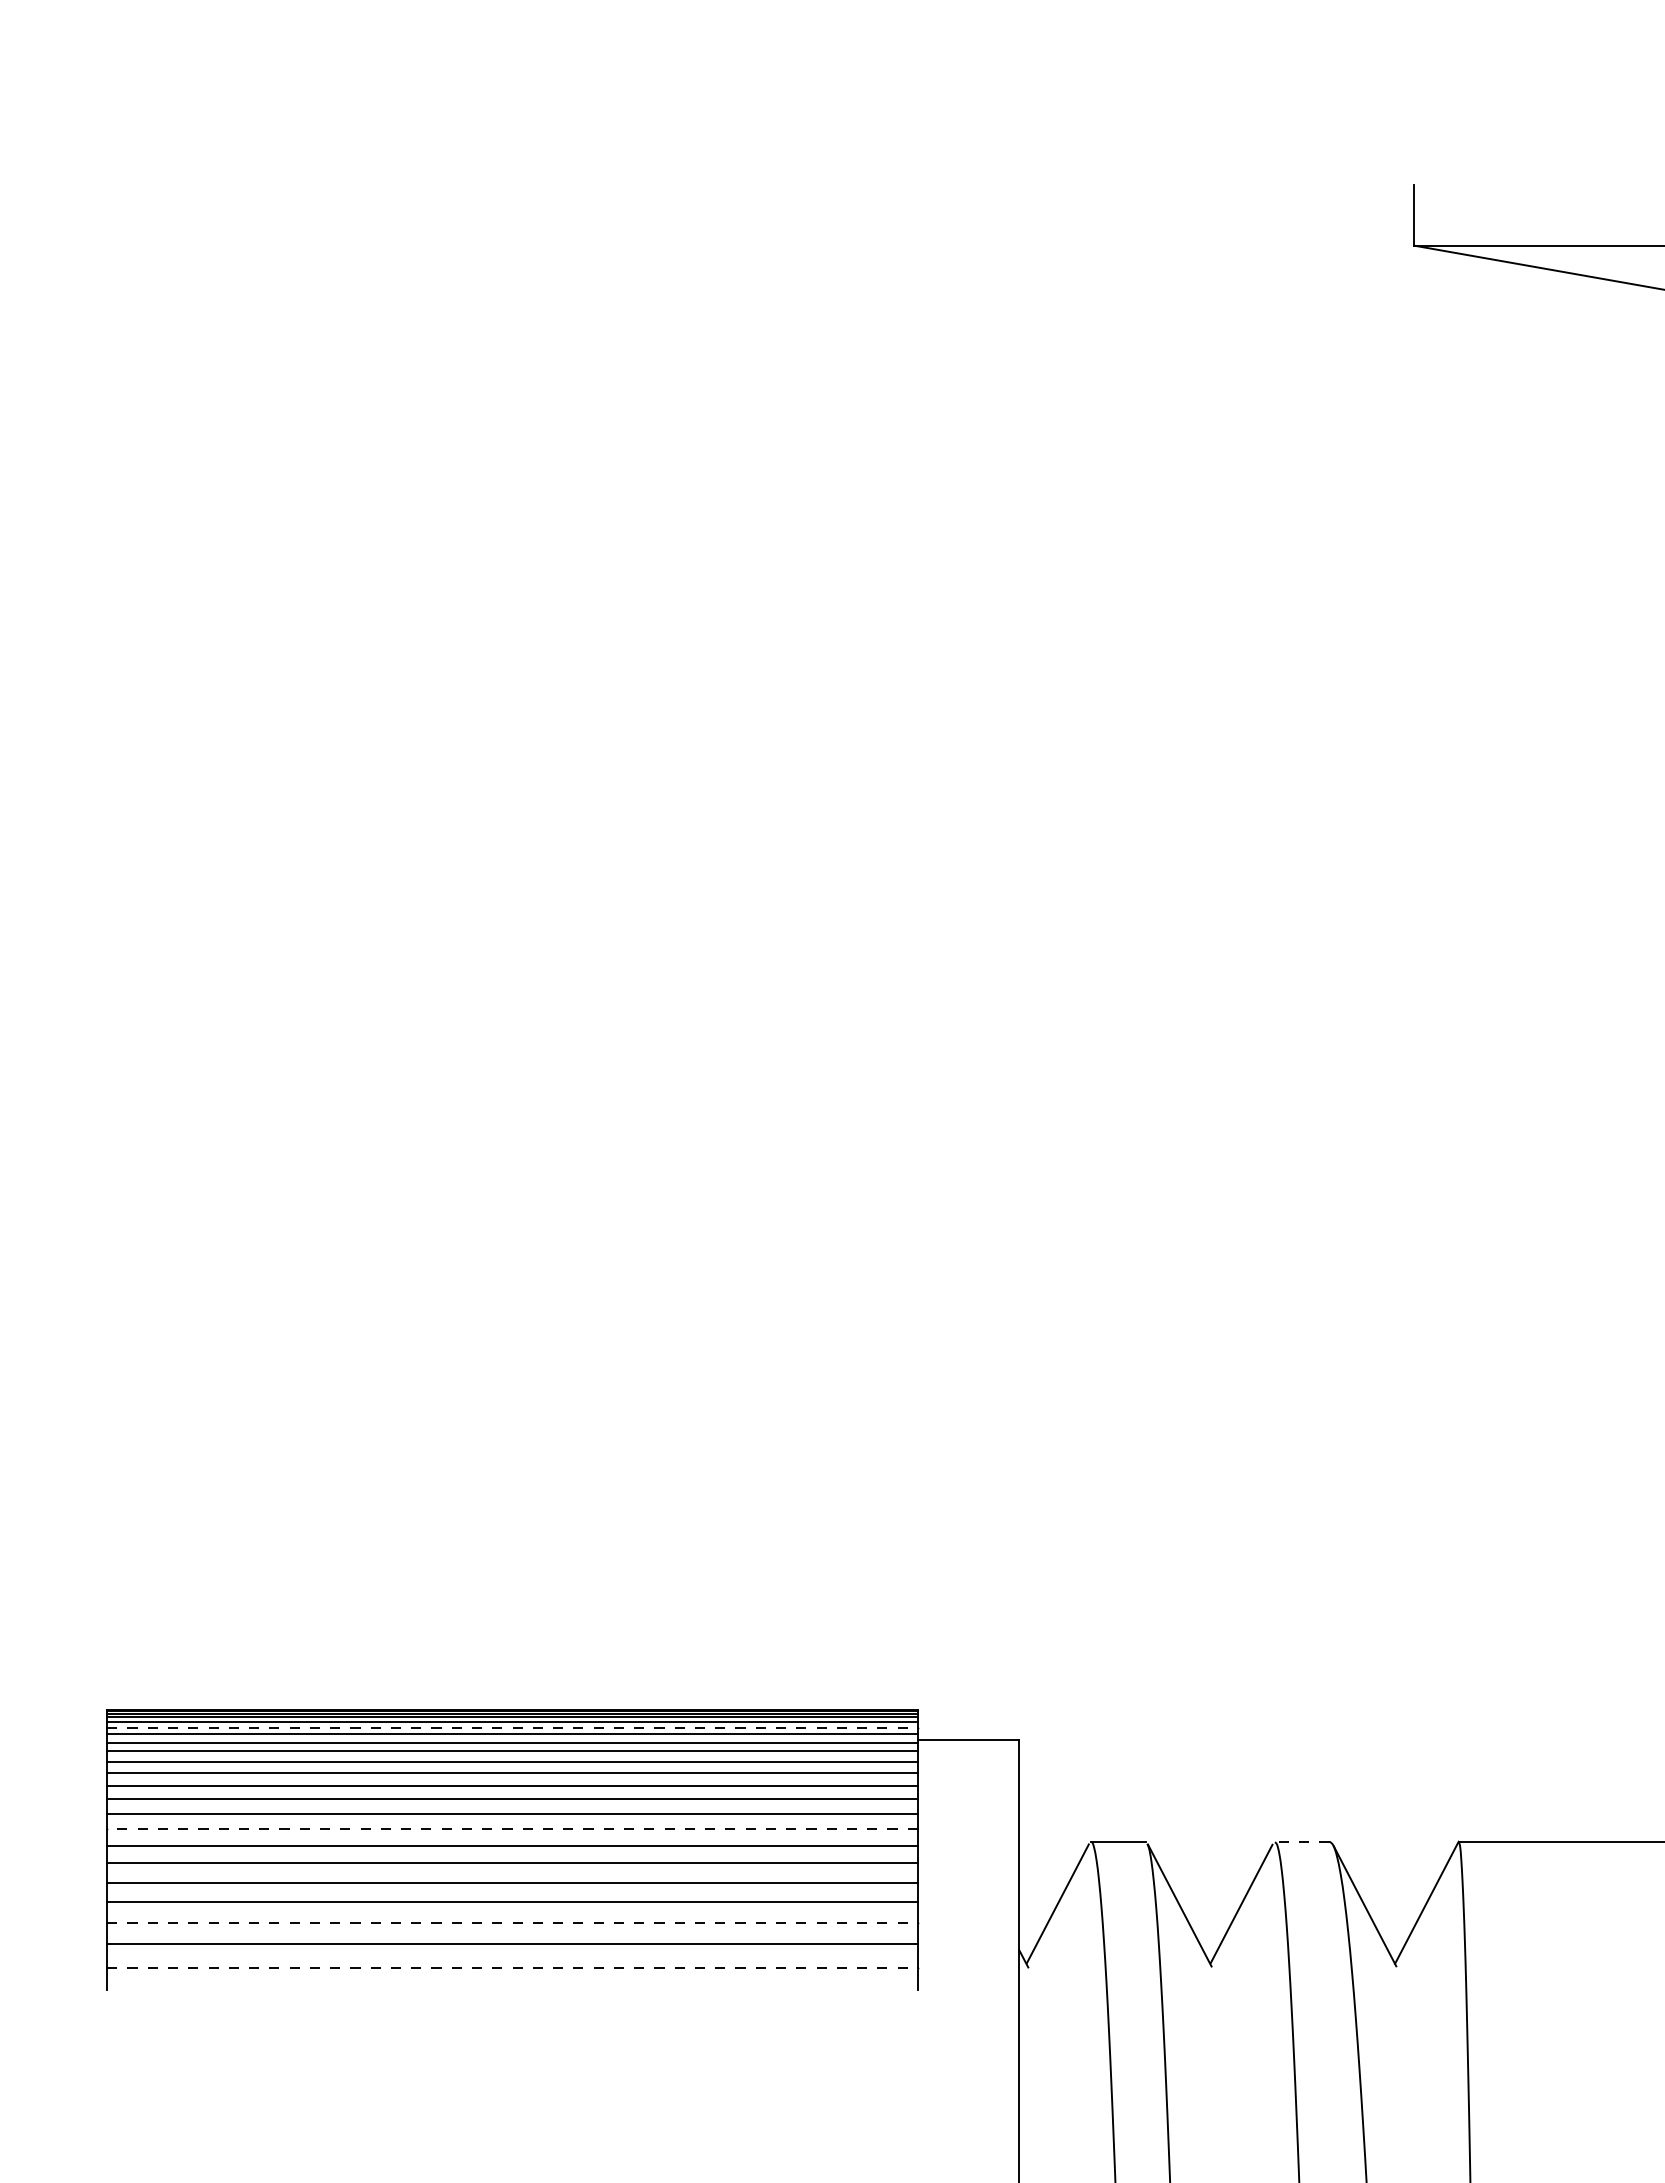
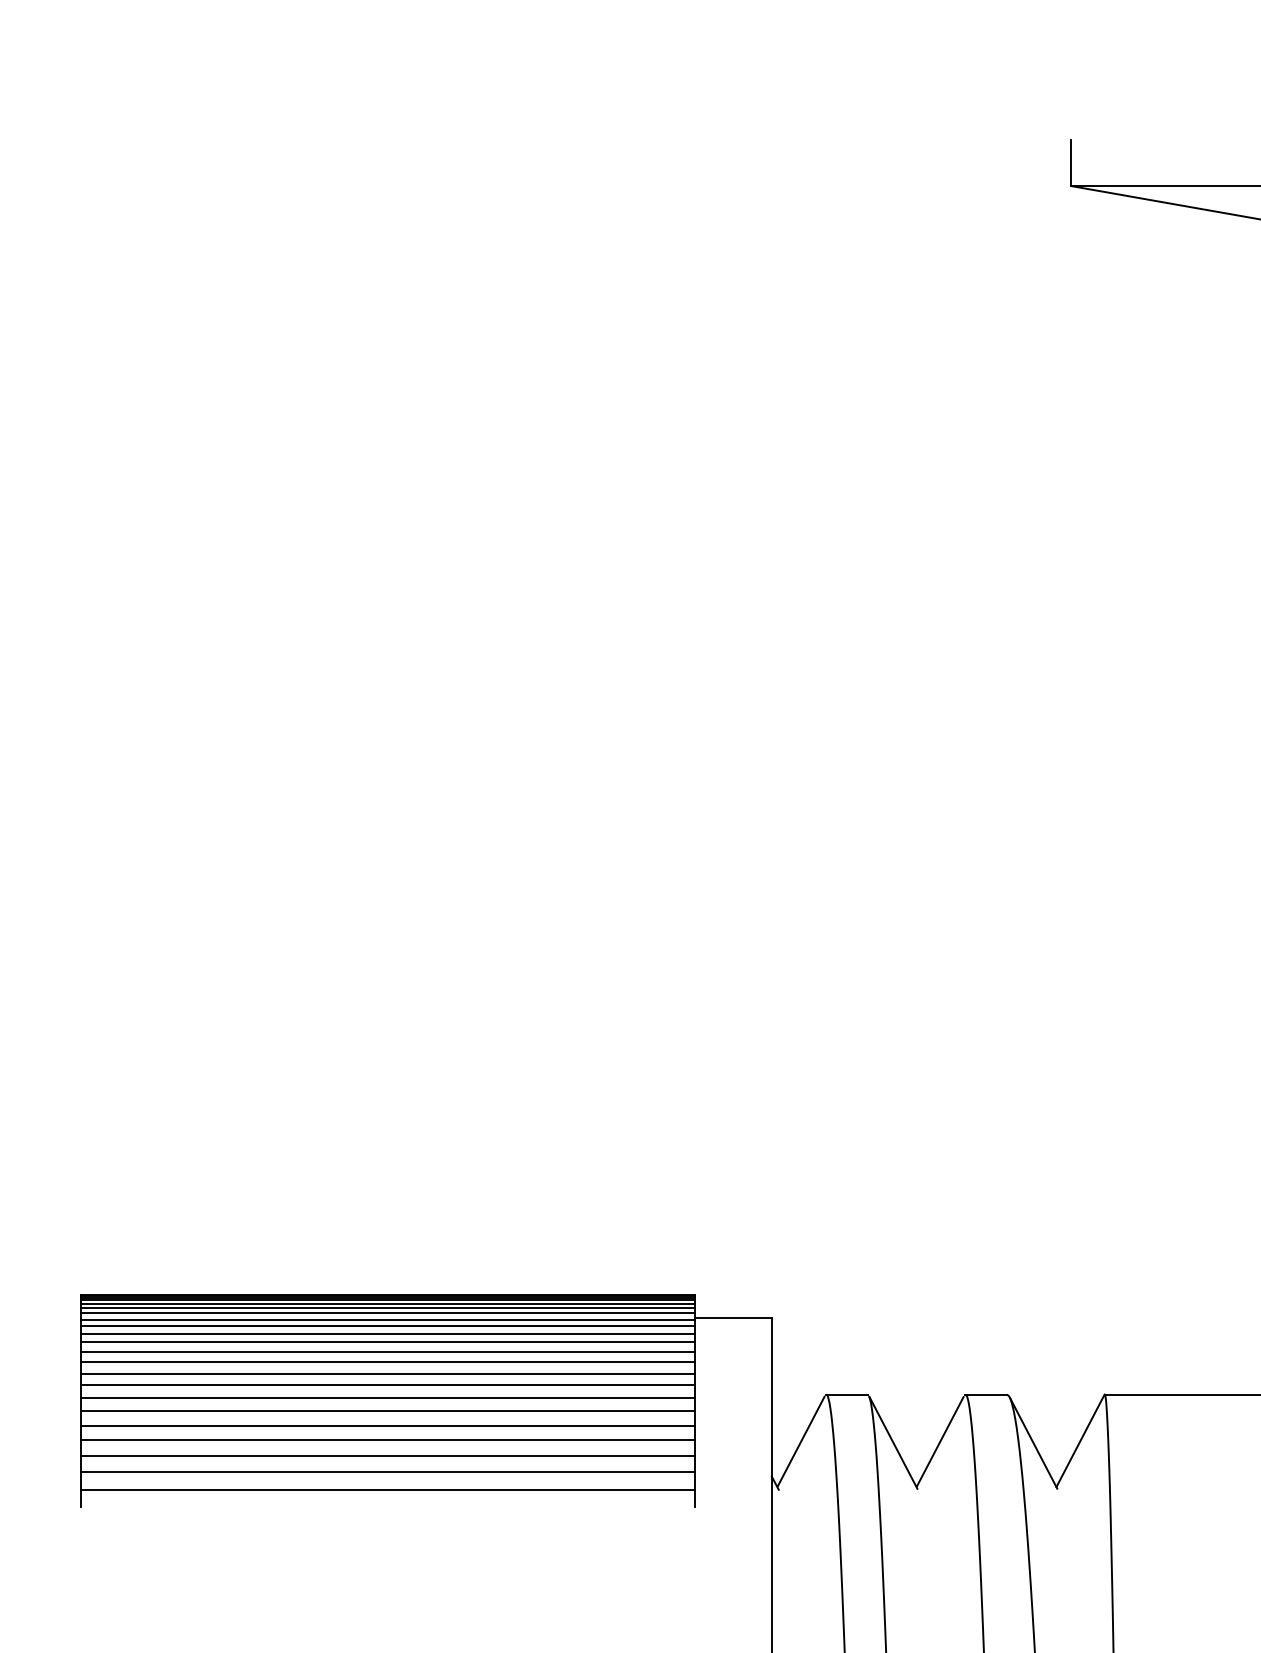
line: (513, 1727) -> (388, 1308), dashed -> solid
line: (512, 1828) -> (388, 1384), dashed -> solid
line: (1301, 1841) -> (985, 1394), dashed -> solid
line: (513, 1923) -> (388, 1456), dashed -> solid
line: (513, 1967) -> (388, 1489), dashed -> solid

